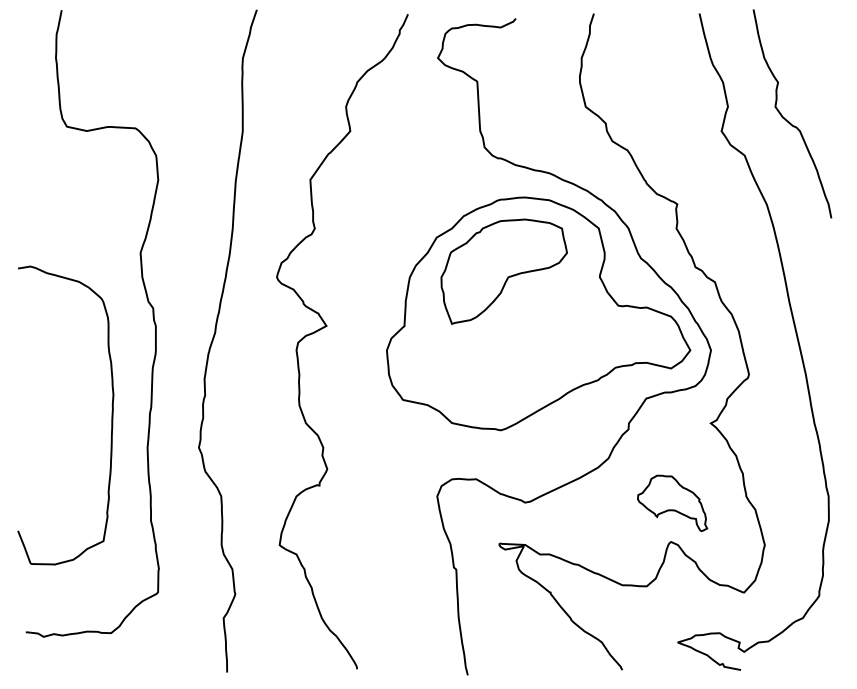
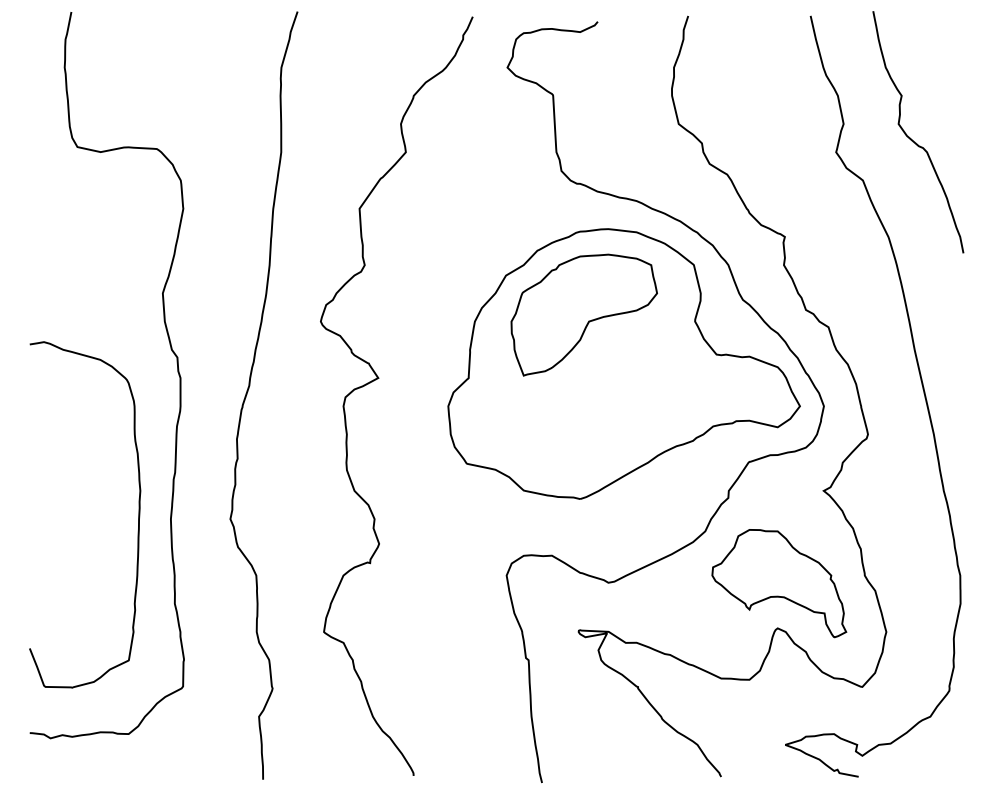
curve: (111, 415) -> (138, 514), moved
part: (672, 503) -> (779, 583), size x1.67

